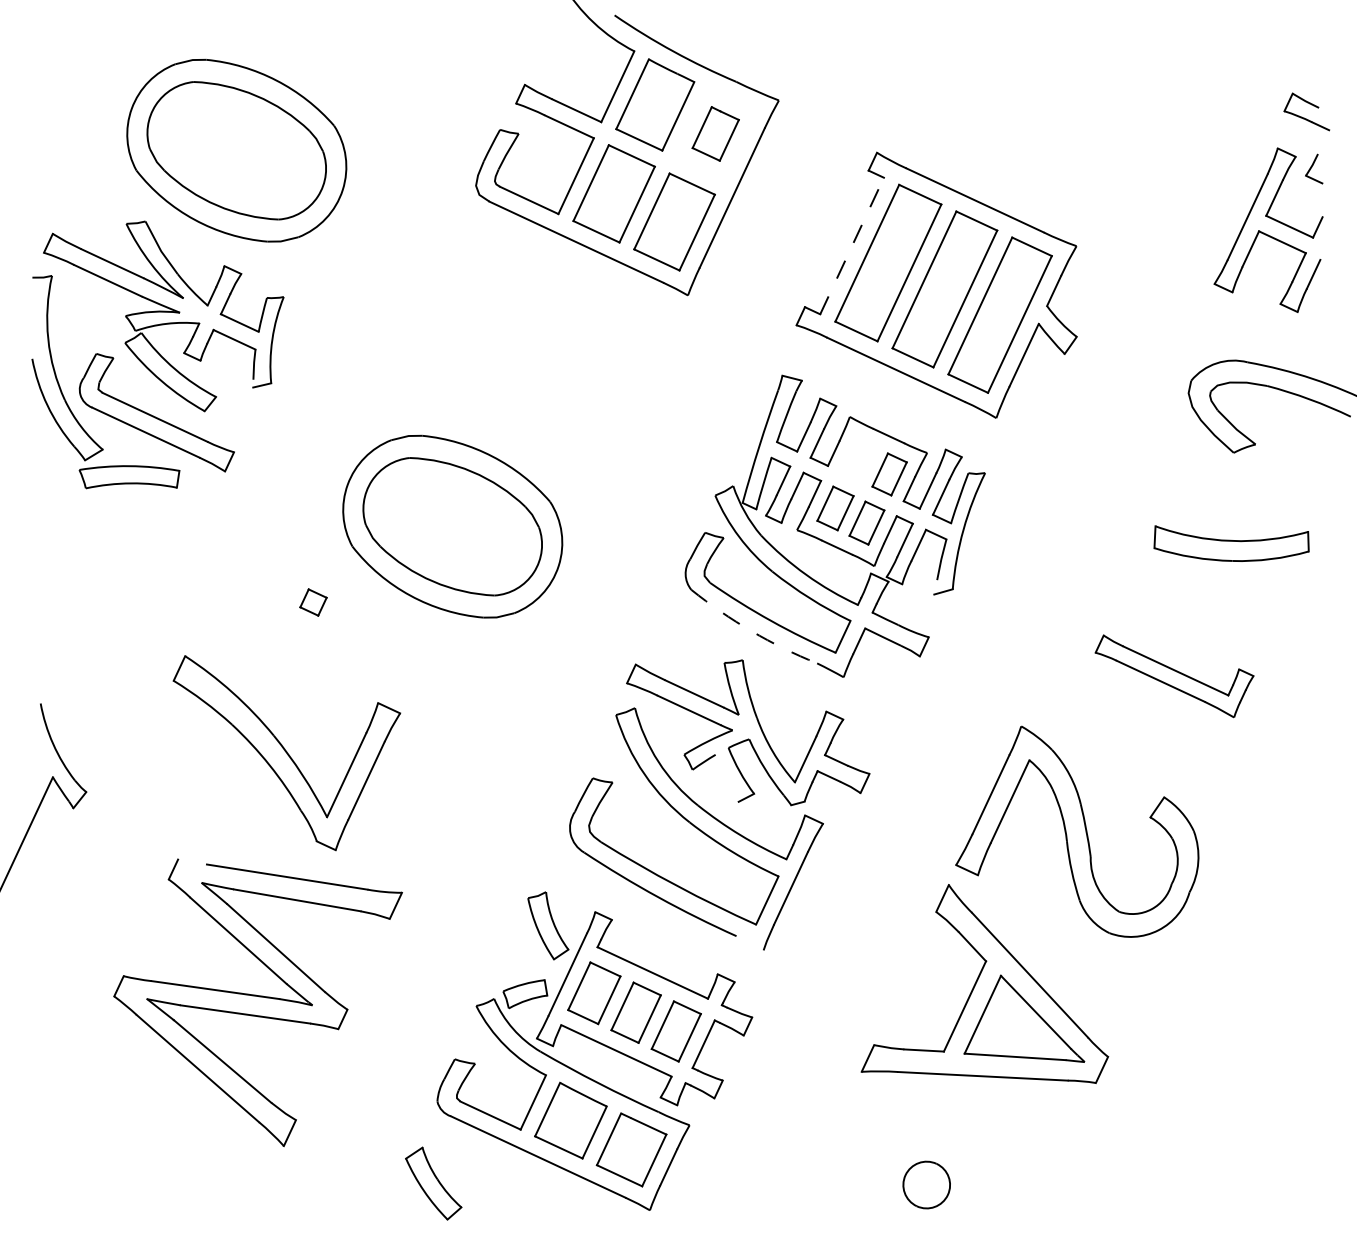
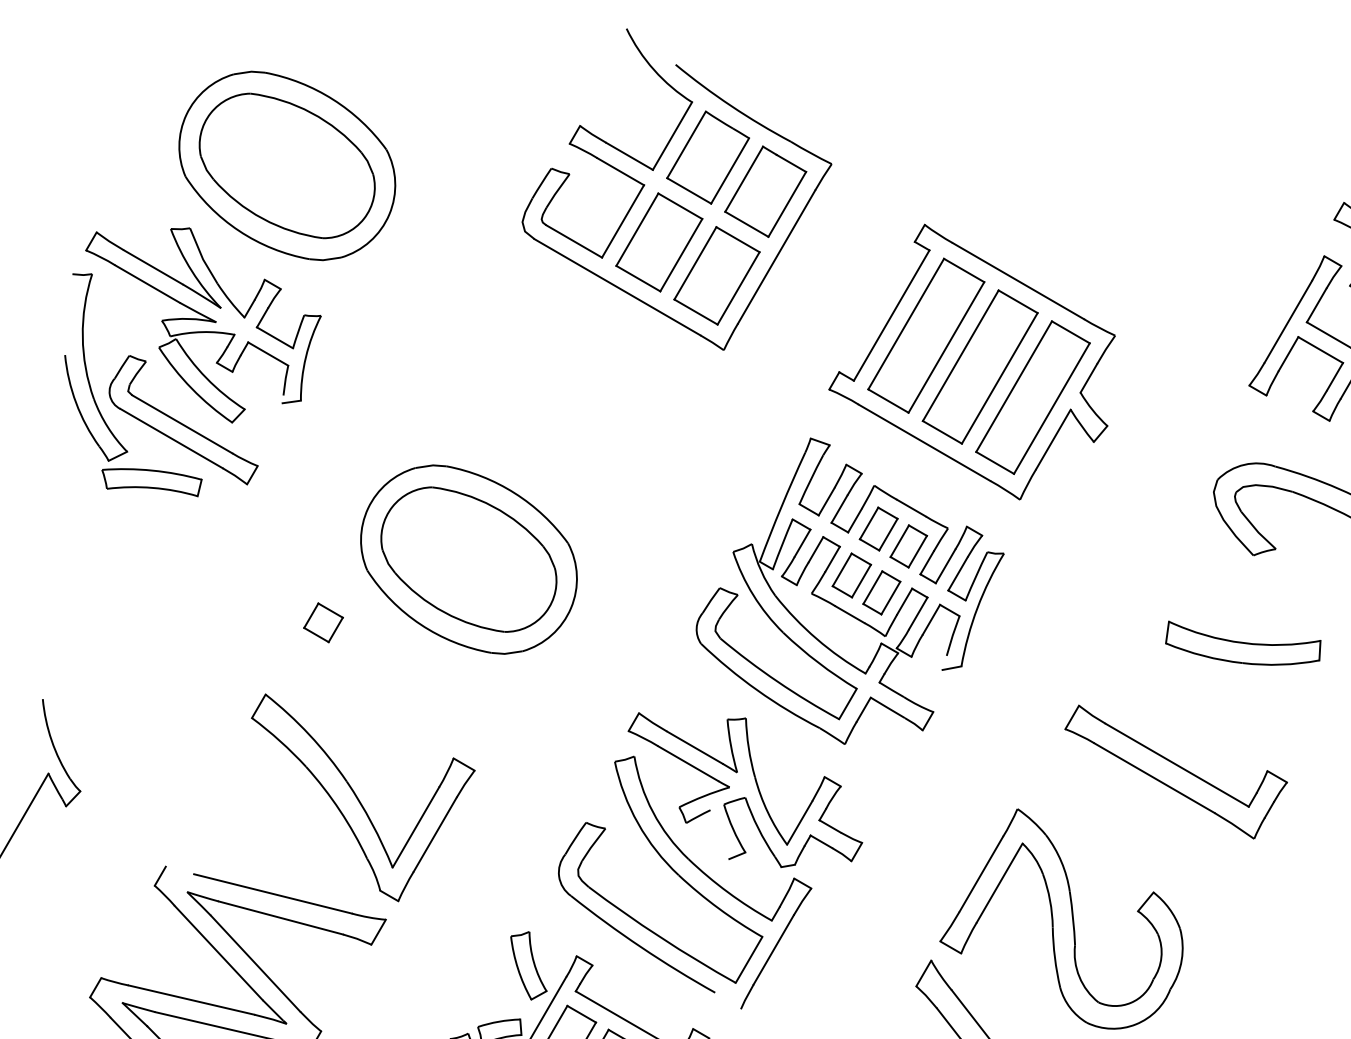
part: (715, 133) -> (765, 191), size x1.67
line: (852, 245) -> (892, 315), dashed -> solid
part: (858, 459) -> (879, 528), added
part: (313, 602) -> (323, 622), size x1.43
arc: (751, 631) -> (757, 690), dashed -> solid
part: (1174, 676) -> (1174, 772), size x1.43
part: (286, 753) -> (357, 800), moved

